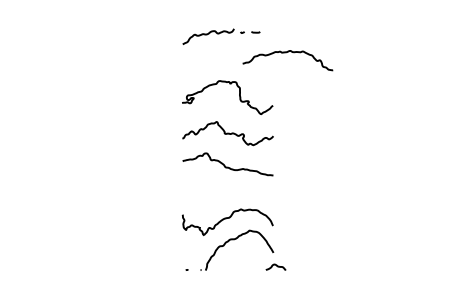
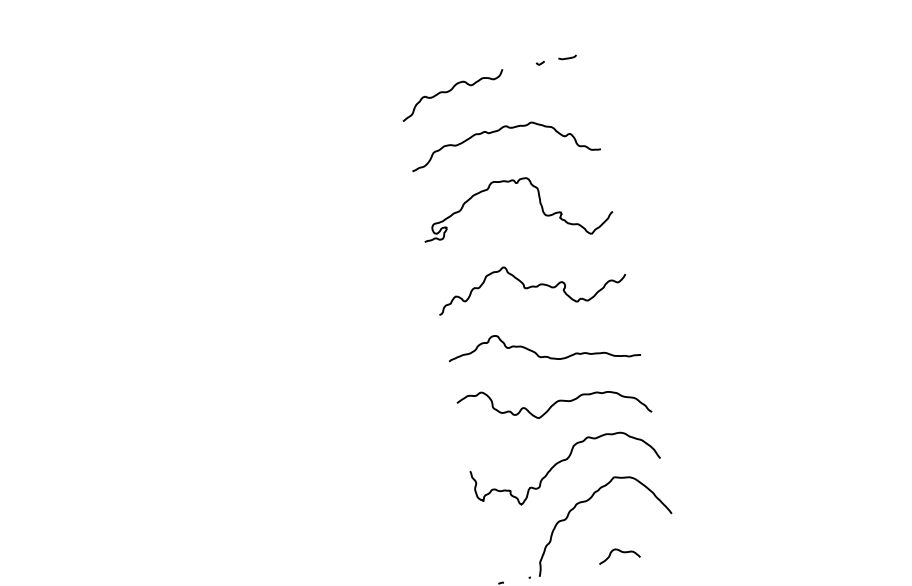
line: (251, 32) -> (558, 59), moved
curve: (286, 53) -> (498, 133), moved
curve: (227, 190) -> (552, 403), added
curve: (275, 265) -> (617, 551), moved

